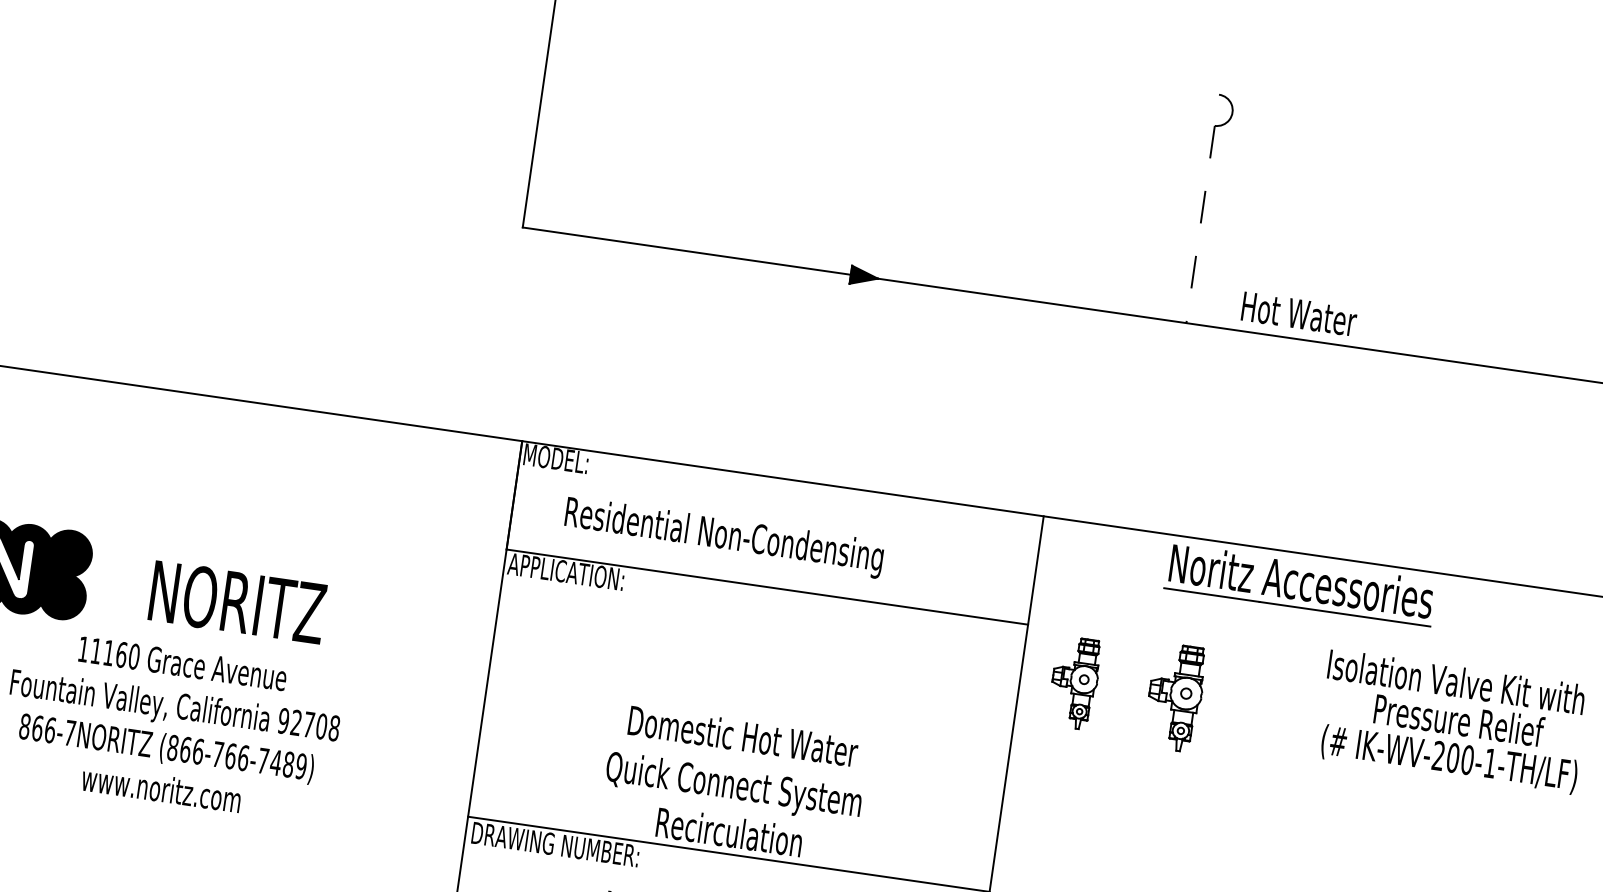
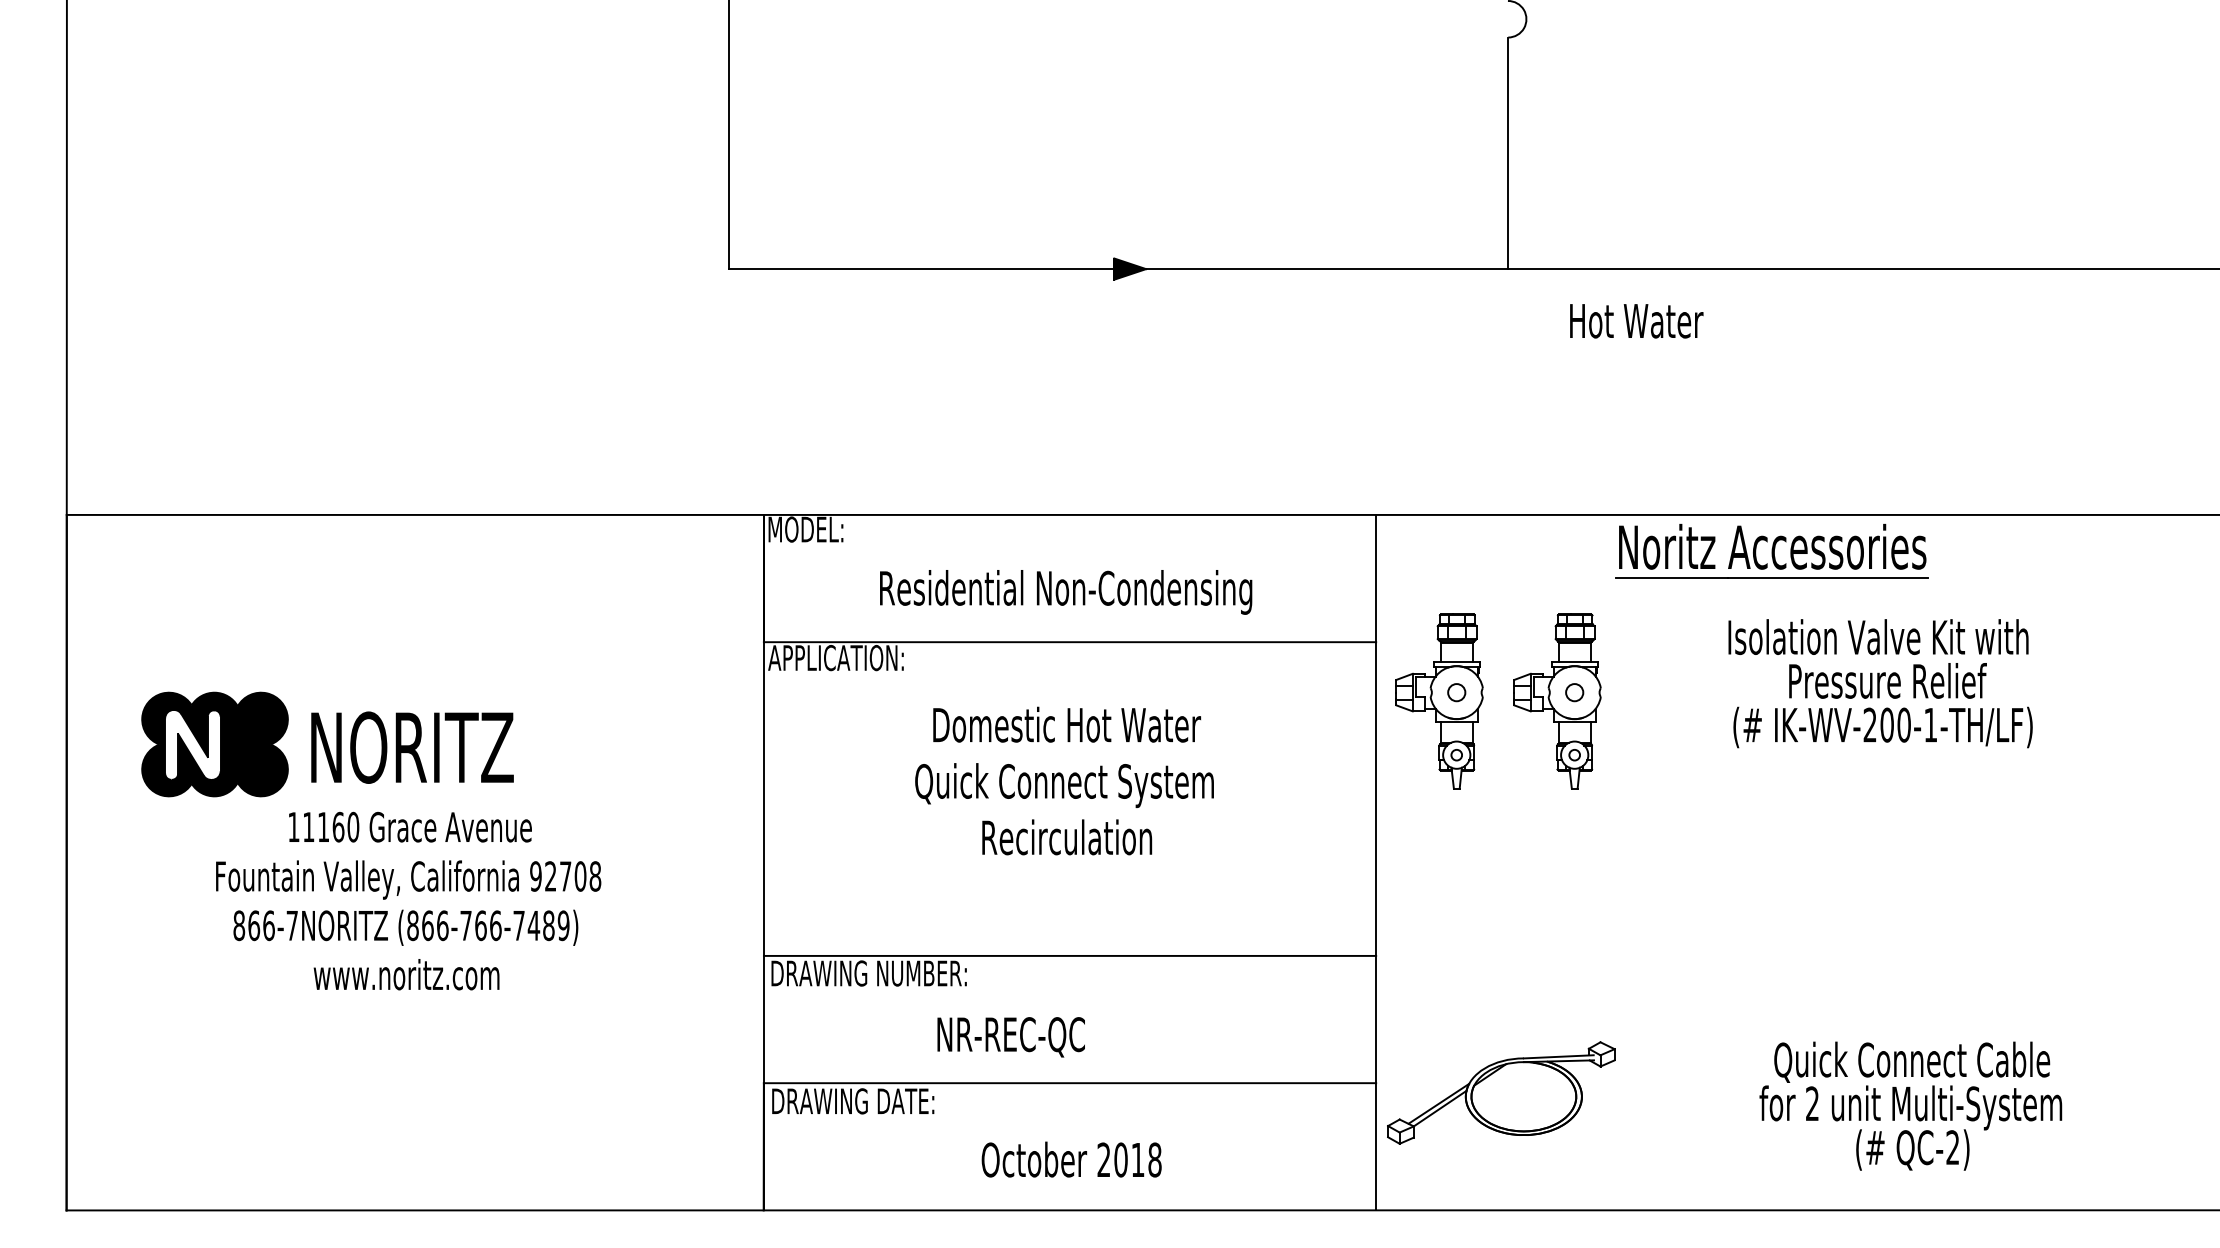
line: (1200, 224) -> (1508, 153), dashed -> solid
text: (1299, 314) -> (1636, 321), moved
text: (724, 537) -> (1066, 592), moved
part: (1300, 585) -> (1771, 551), moved
text: (237, 602) -> (412, 747), moved
part: (1074, 682) -> (1439, 701), size x1.67
part: (1175, 697) -> (1557, 701), size x1.43
text: (734, 783) -> (1064, 780), moved

